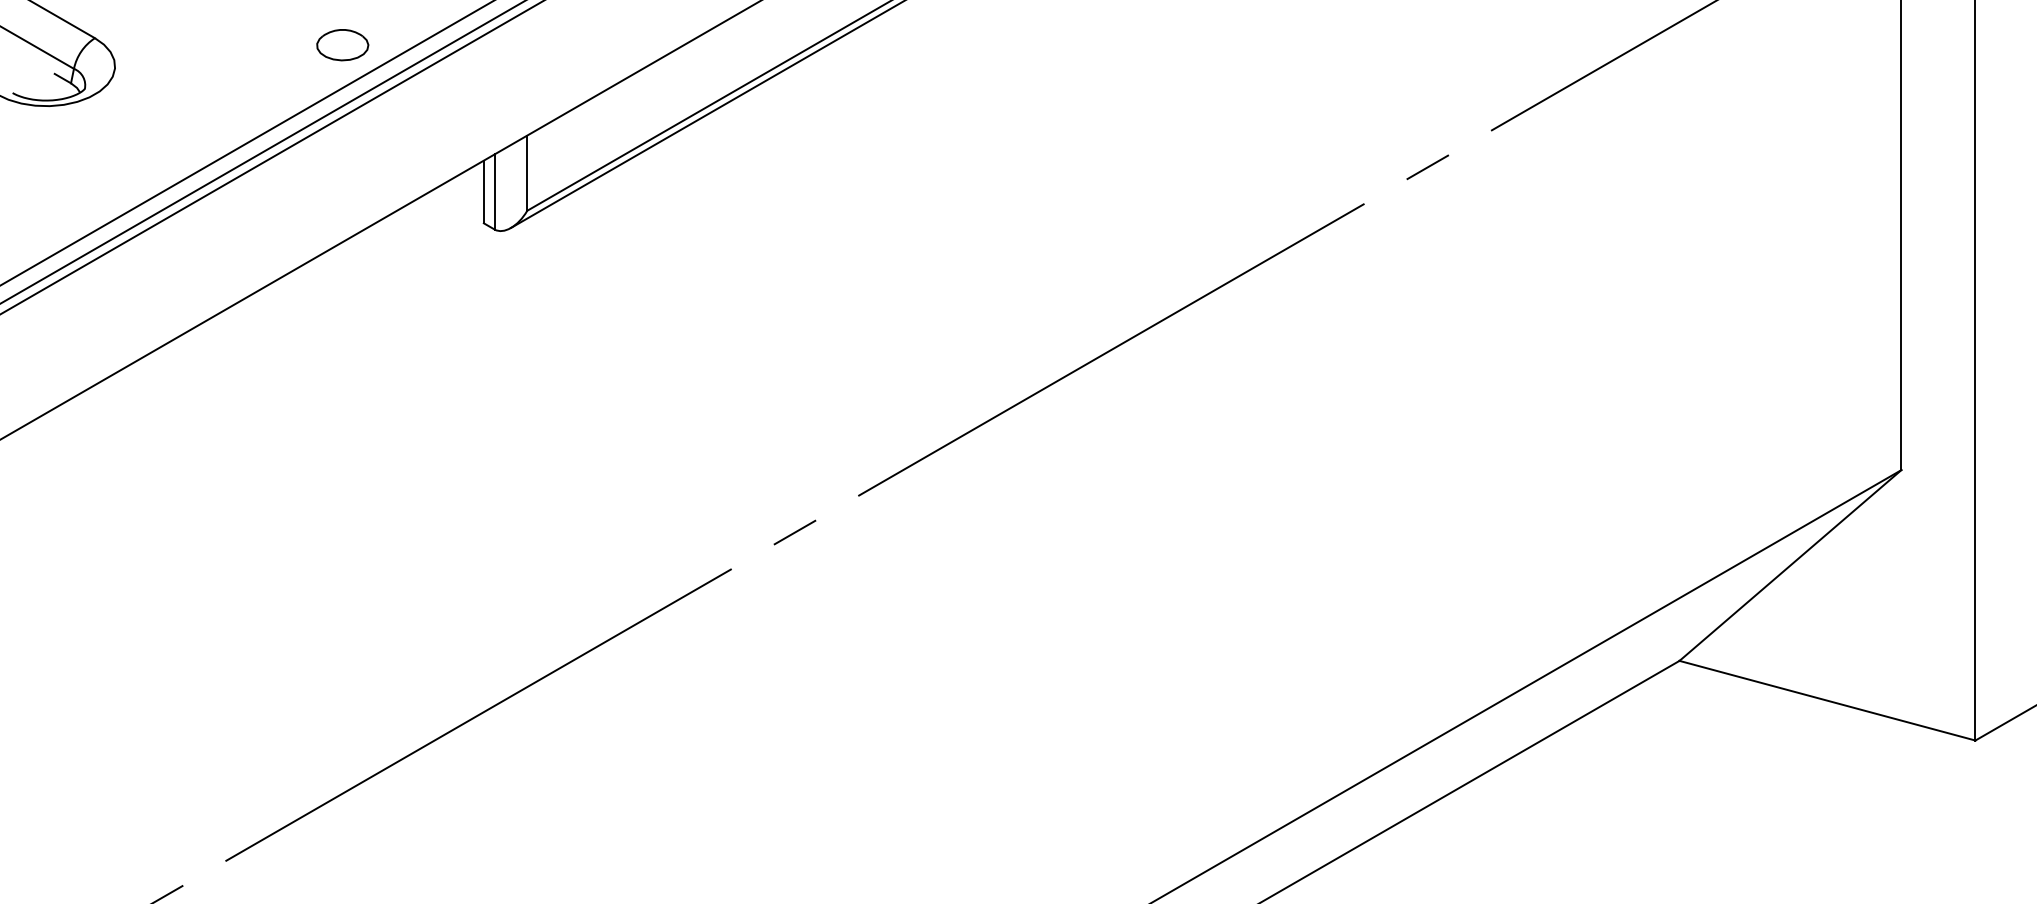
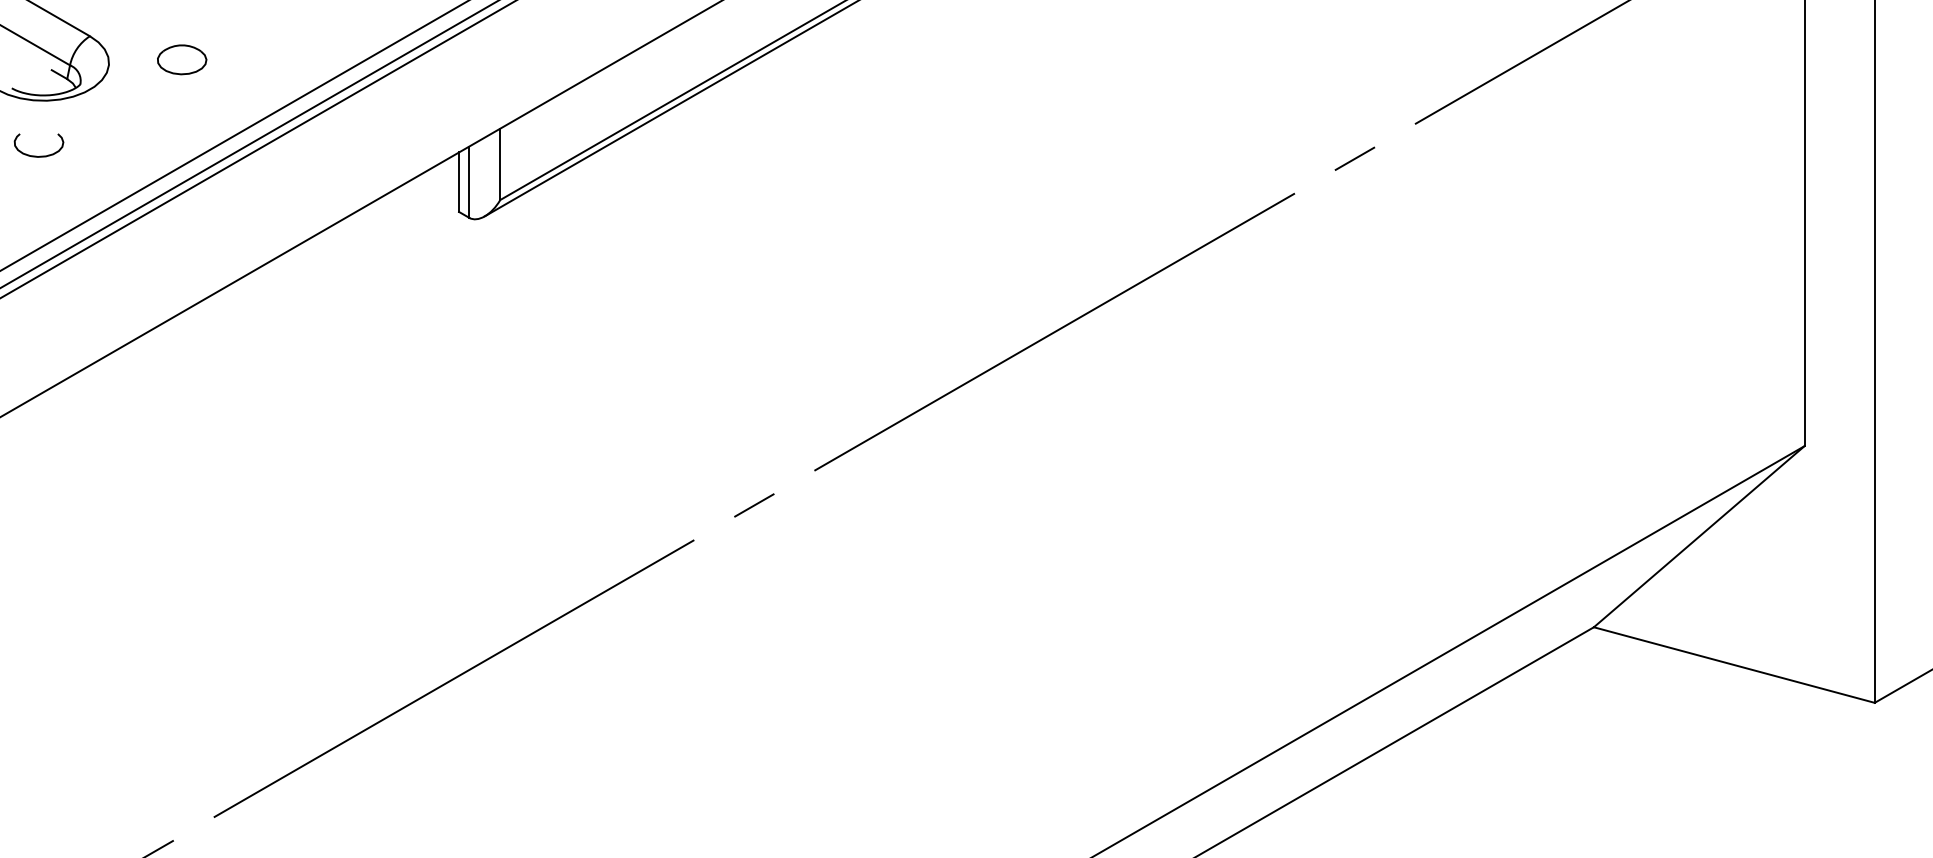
part: (343, 44) -> (182, 59), moved
curve: (38, 163) -> (36, 155), added

